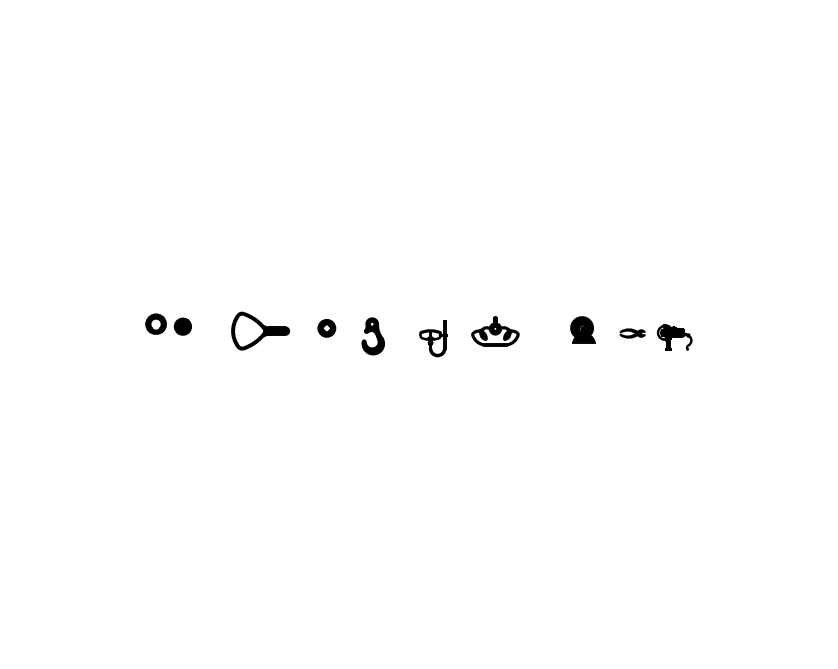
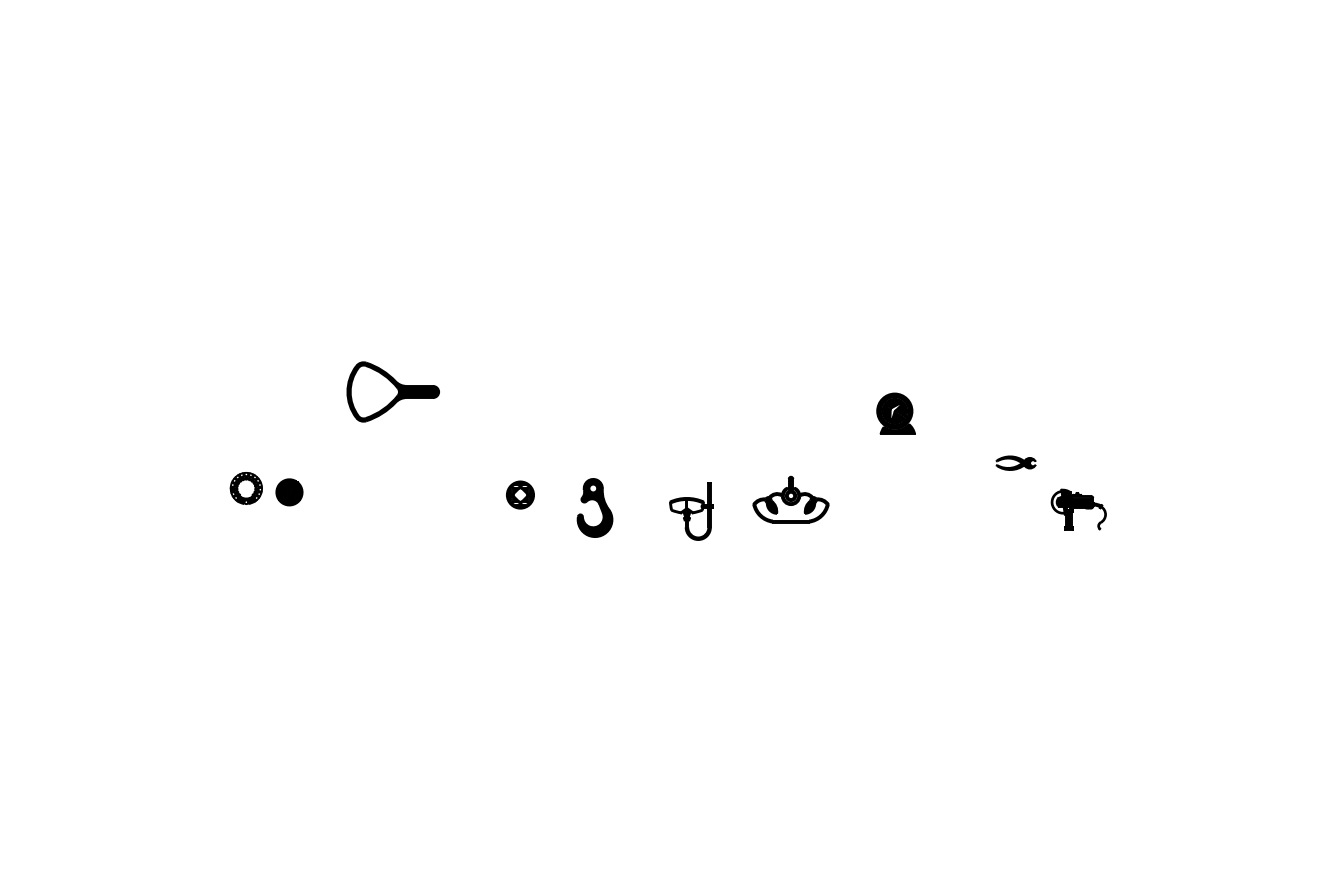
part: (582, 329) -> (895, 413), moved
part: (260, 330) -> (393, 390), moved
part: (632, 333) -> (1015, 463), moved

